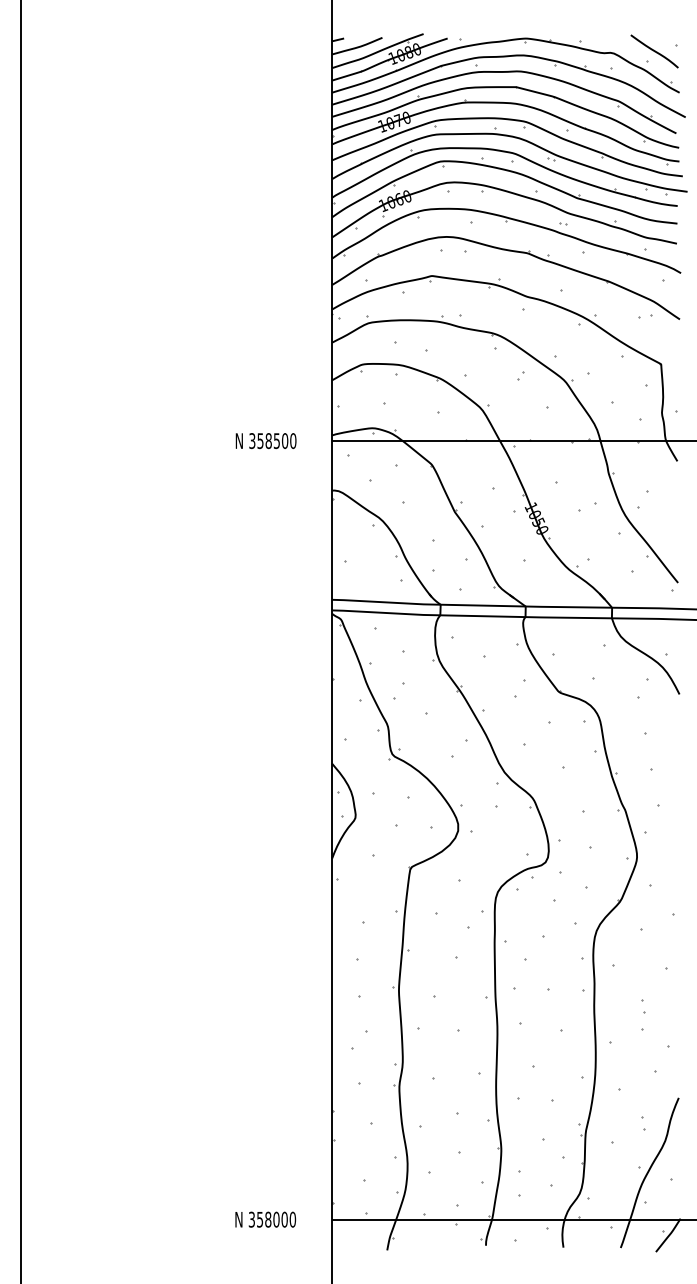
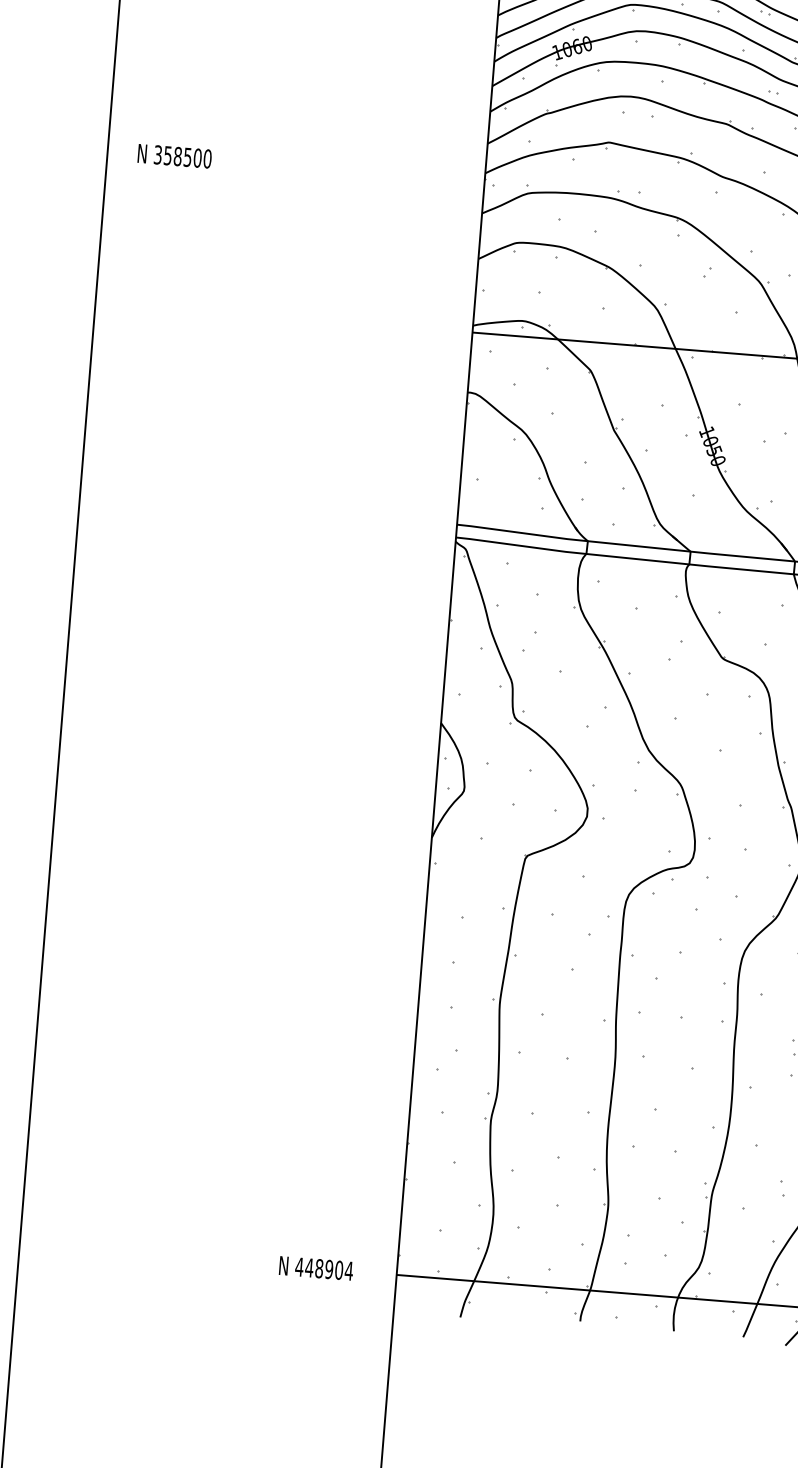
text: (265, 441) -> (173, 156), moved
text: (272, 1219) -> (324, 1268), 358000 -> 448904

